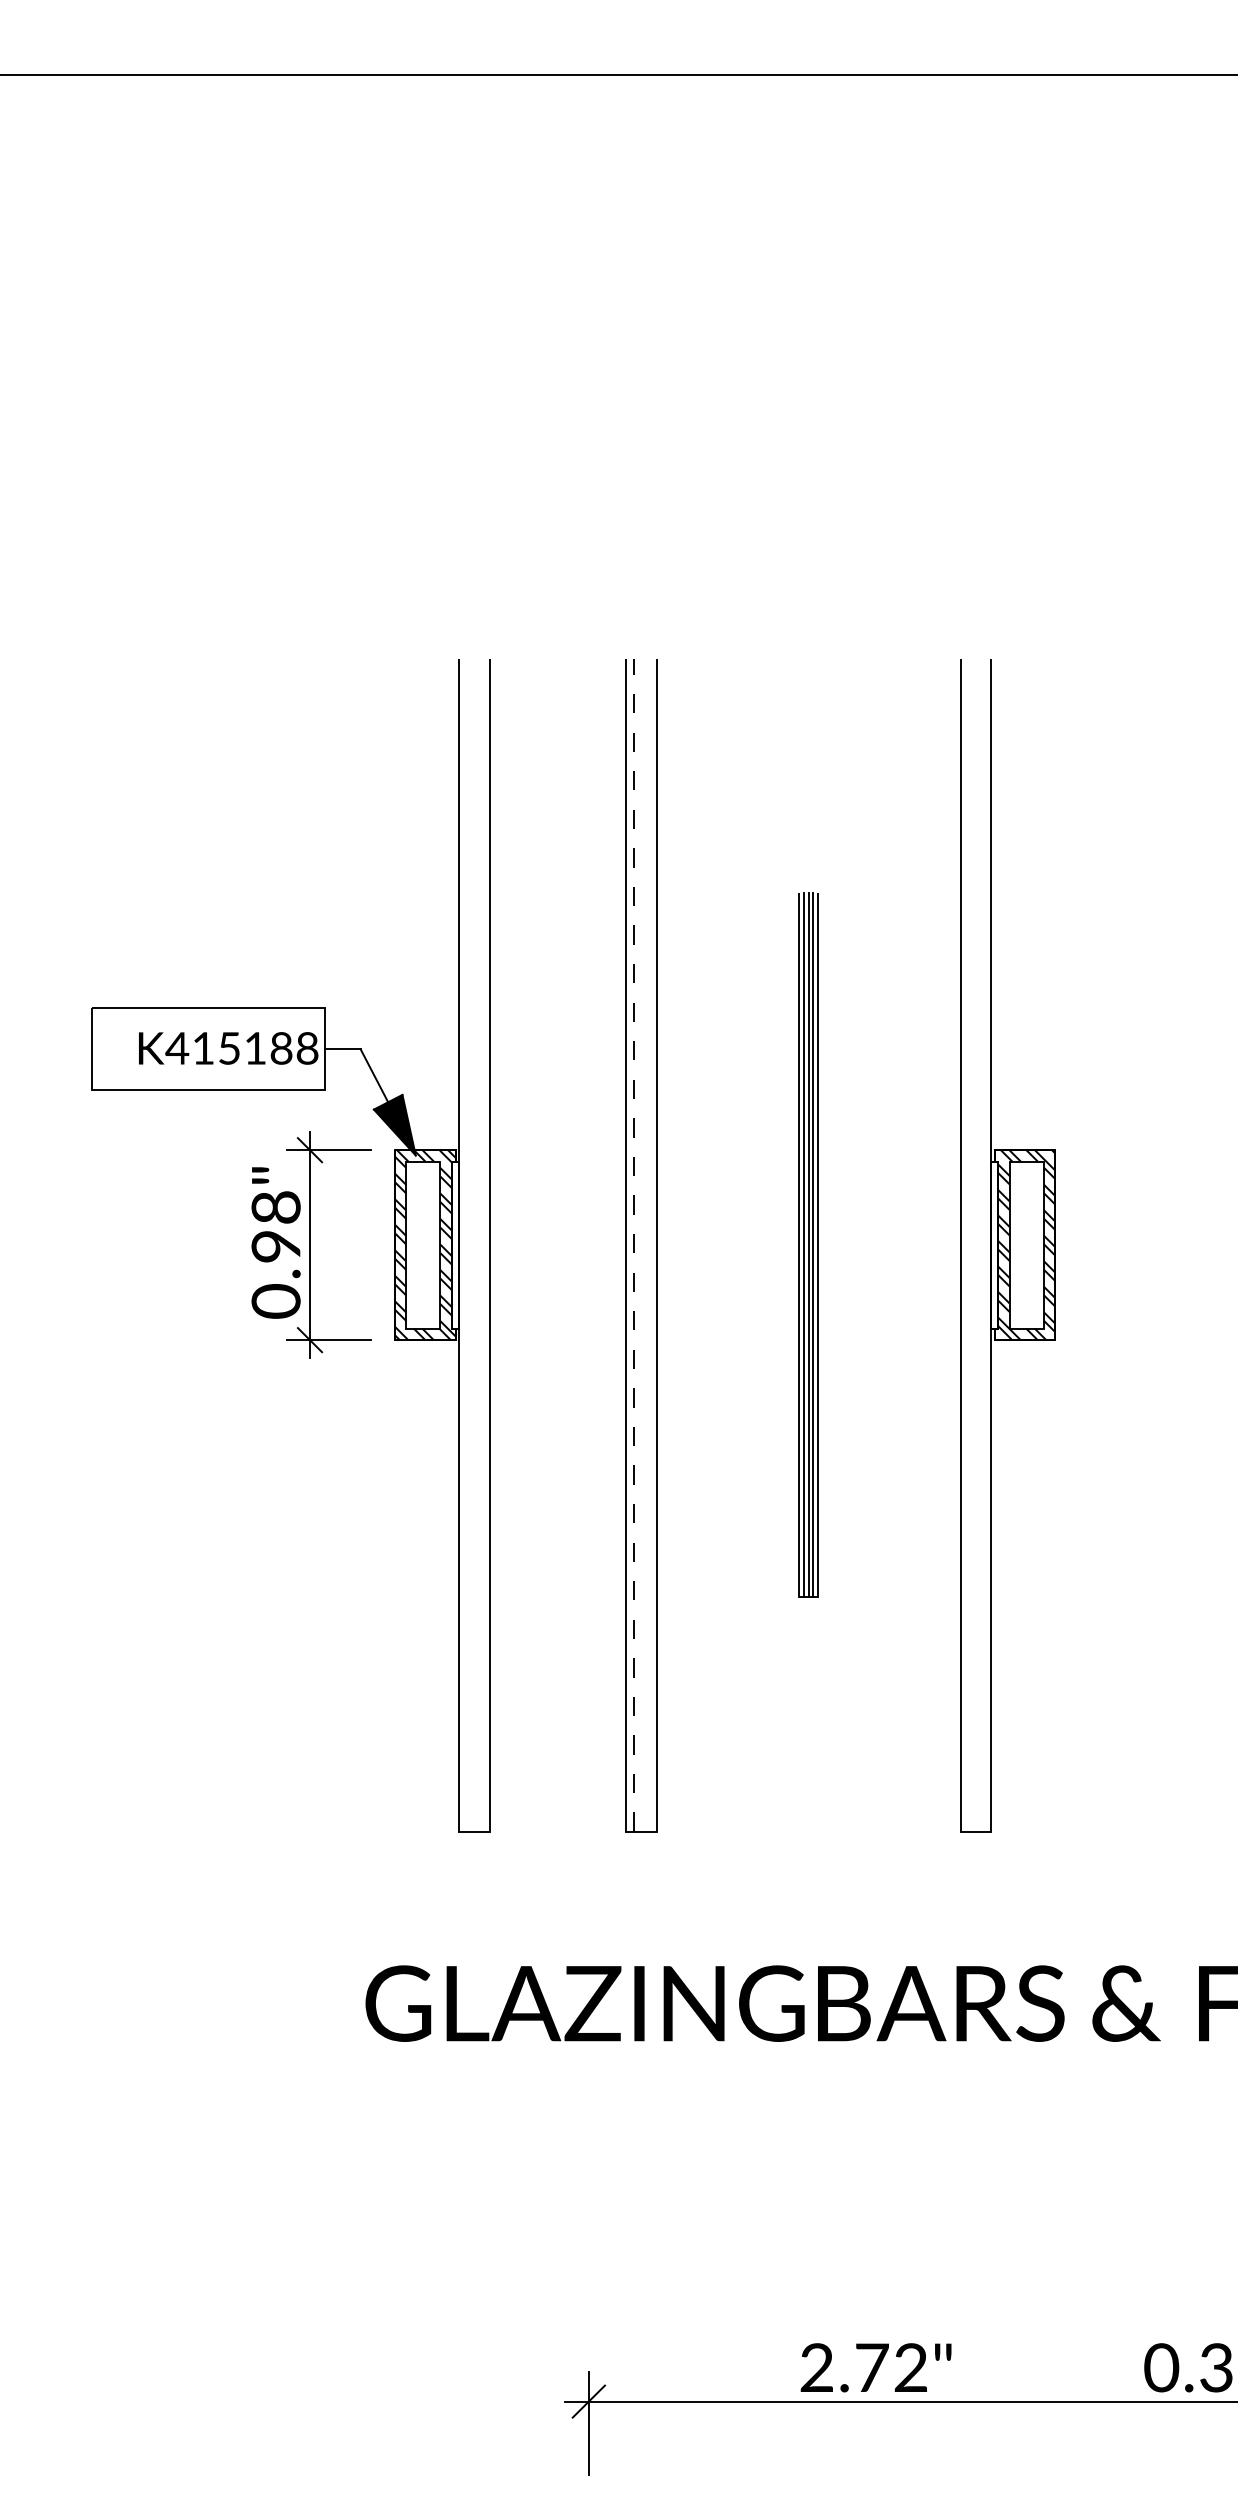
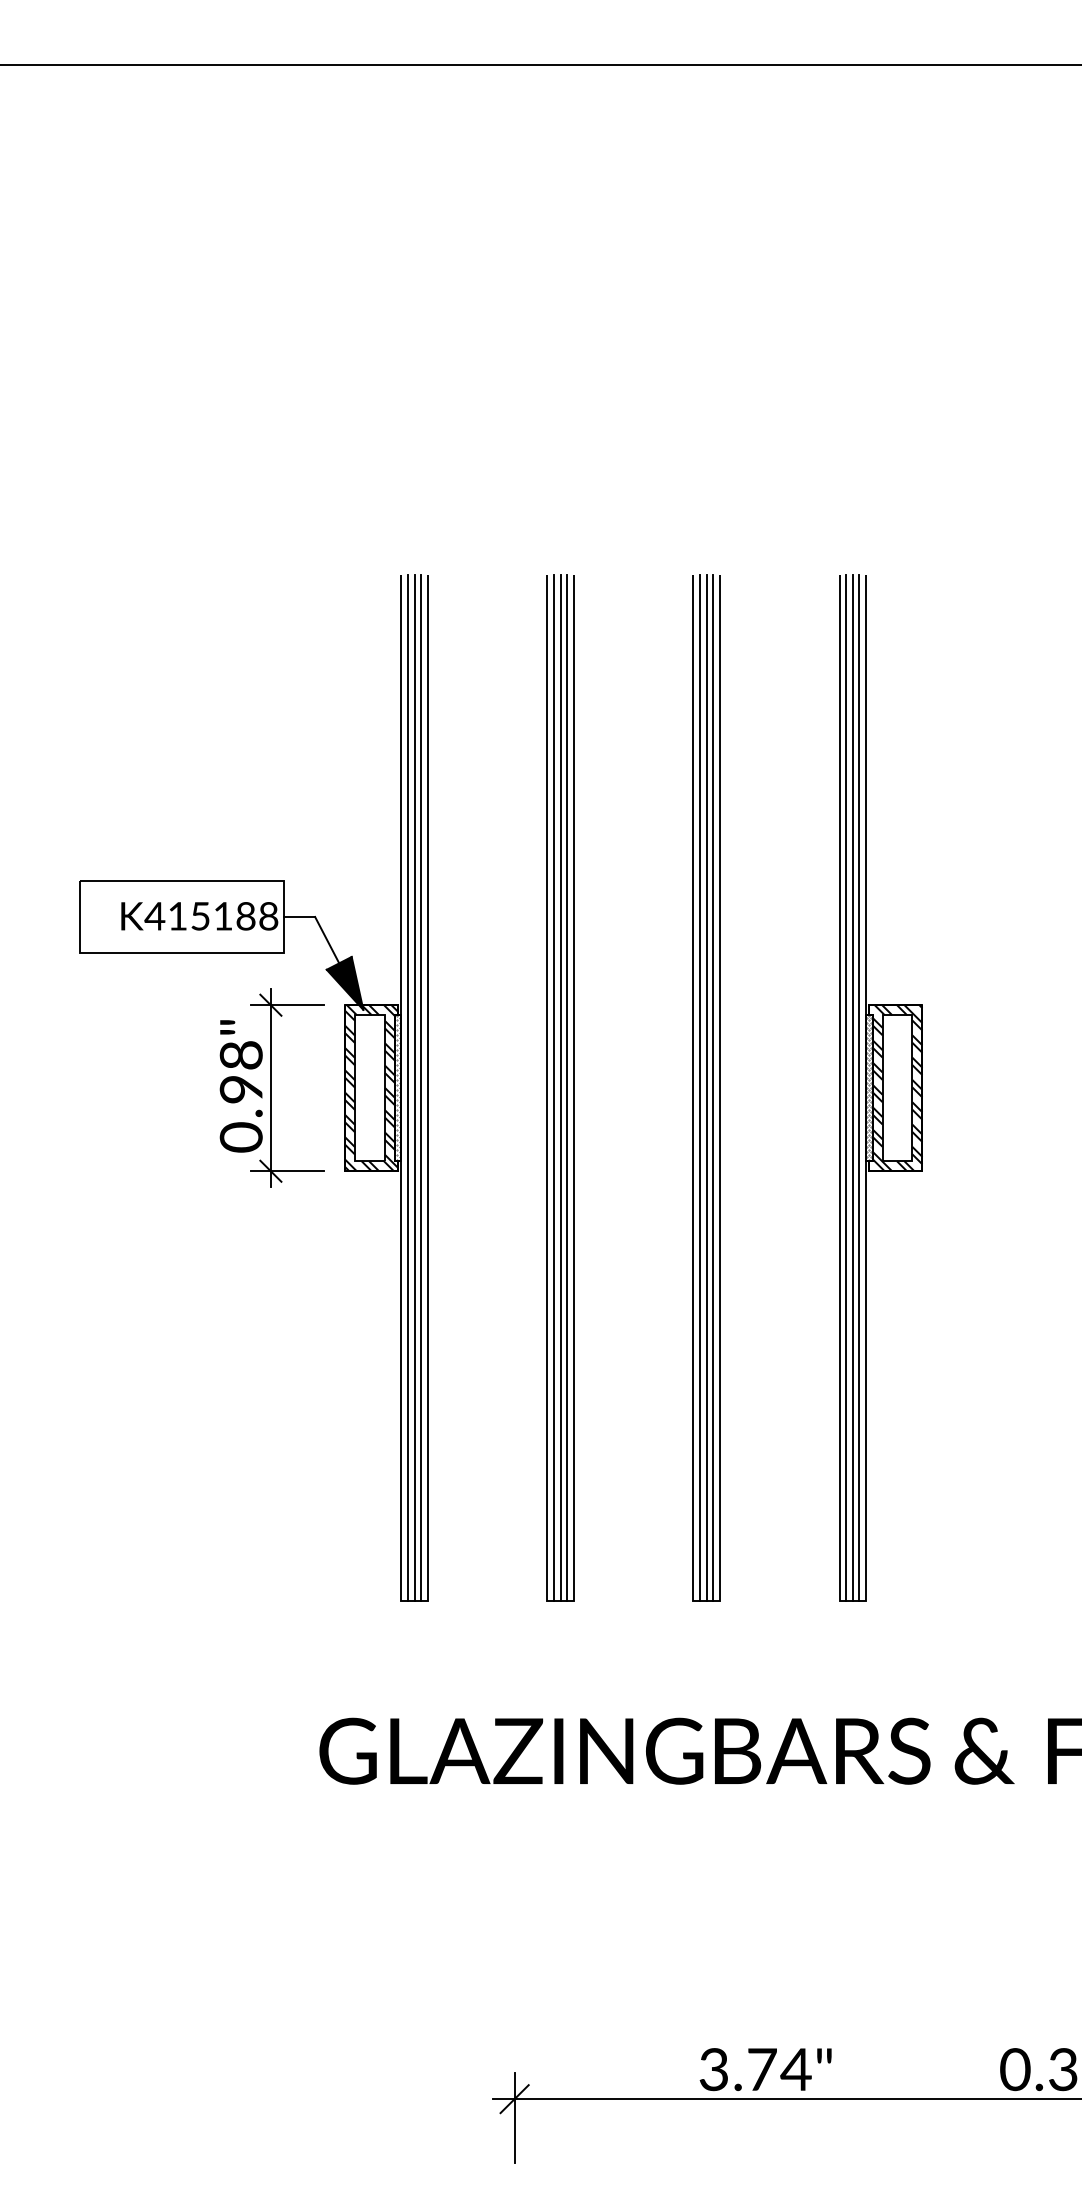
hatch: (455, 1243) -> (398, 1086), added
hatch: (994, 1243) -> (869, 1086), added
line: (466, 1244) -> (407, 1087), added
line: (474, 1244) -> (414, 1087), added
line: (482, 1244) -> (421, 1087), added
line: (641, 1244) -> (560, 1087), added
line: (649, 1244) -> (567, 1087), added
line: (968, 1244) -> (846, 1087), added
line: (975, 1244) -> (852, 1087), added
line: (983, 1244) -> (859, 1087), added
line: (634, 1245) -> (554, 1088), dashed -> solid
part: (808, 1245) -> (706, 1088), size x1.67
text: (864, 2367) -> (755, 2069), 2.72" -> 3.74"

